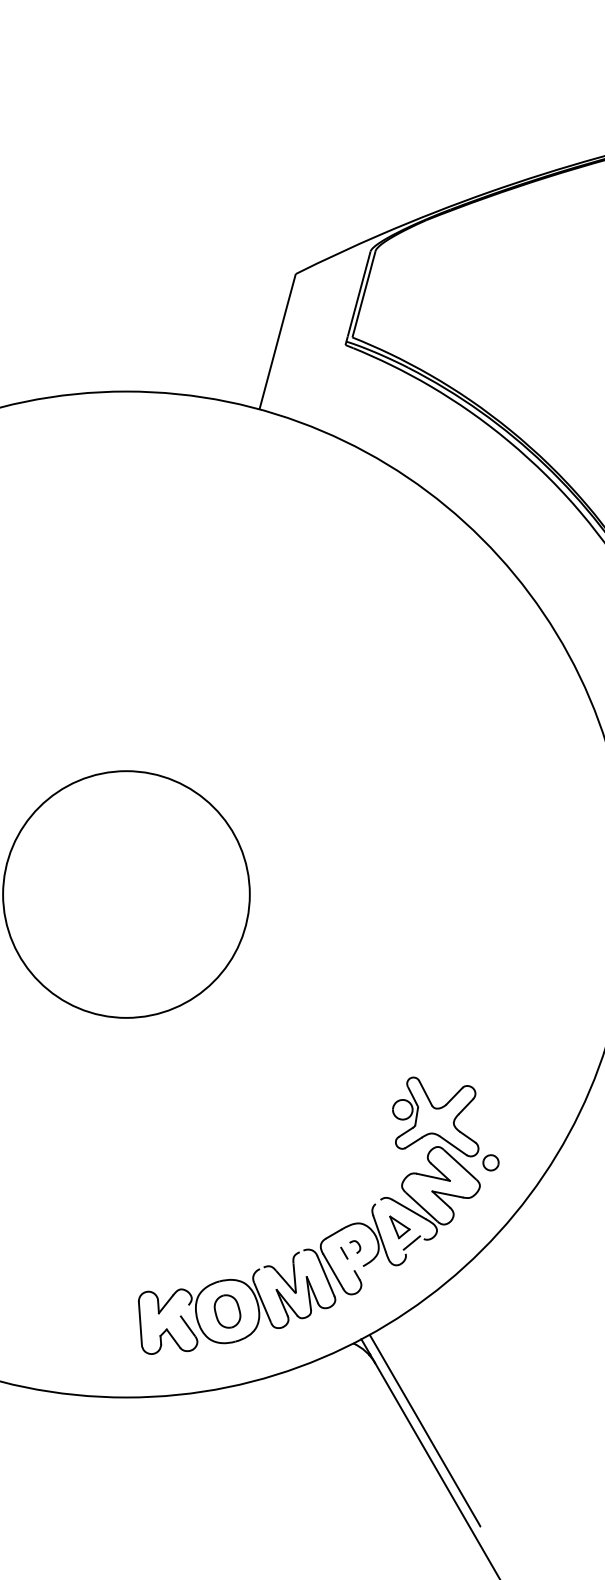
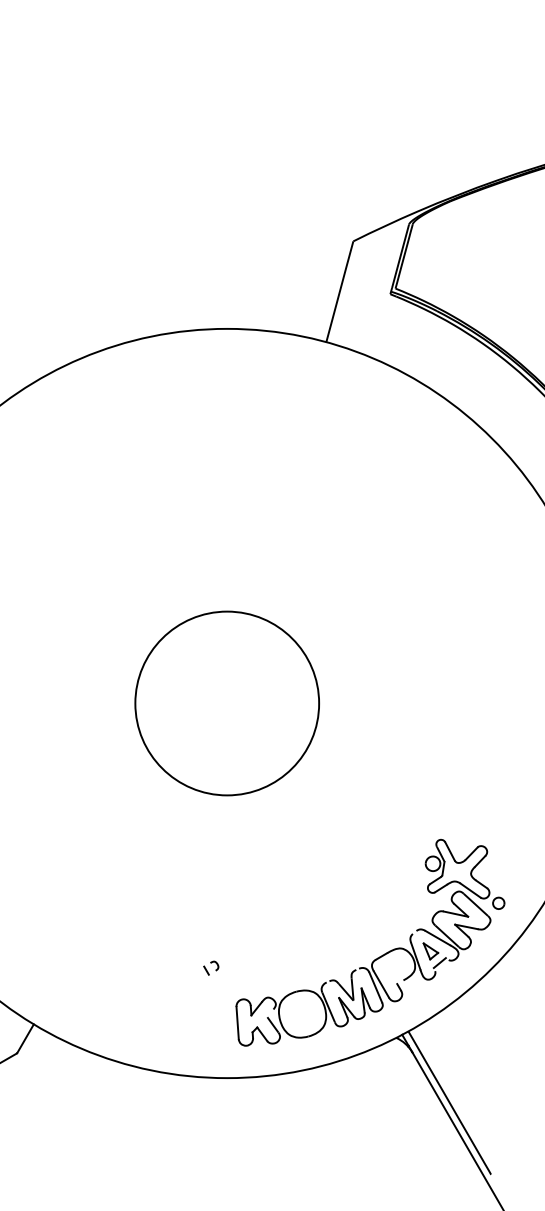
part: (351, 1248) -> (211, 967), moved
part: (227, 1312) -> (302, 1014), removed

